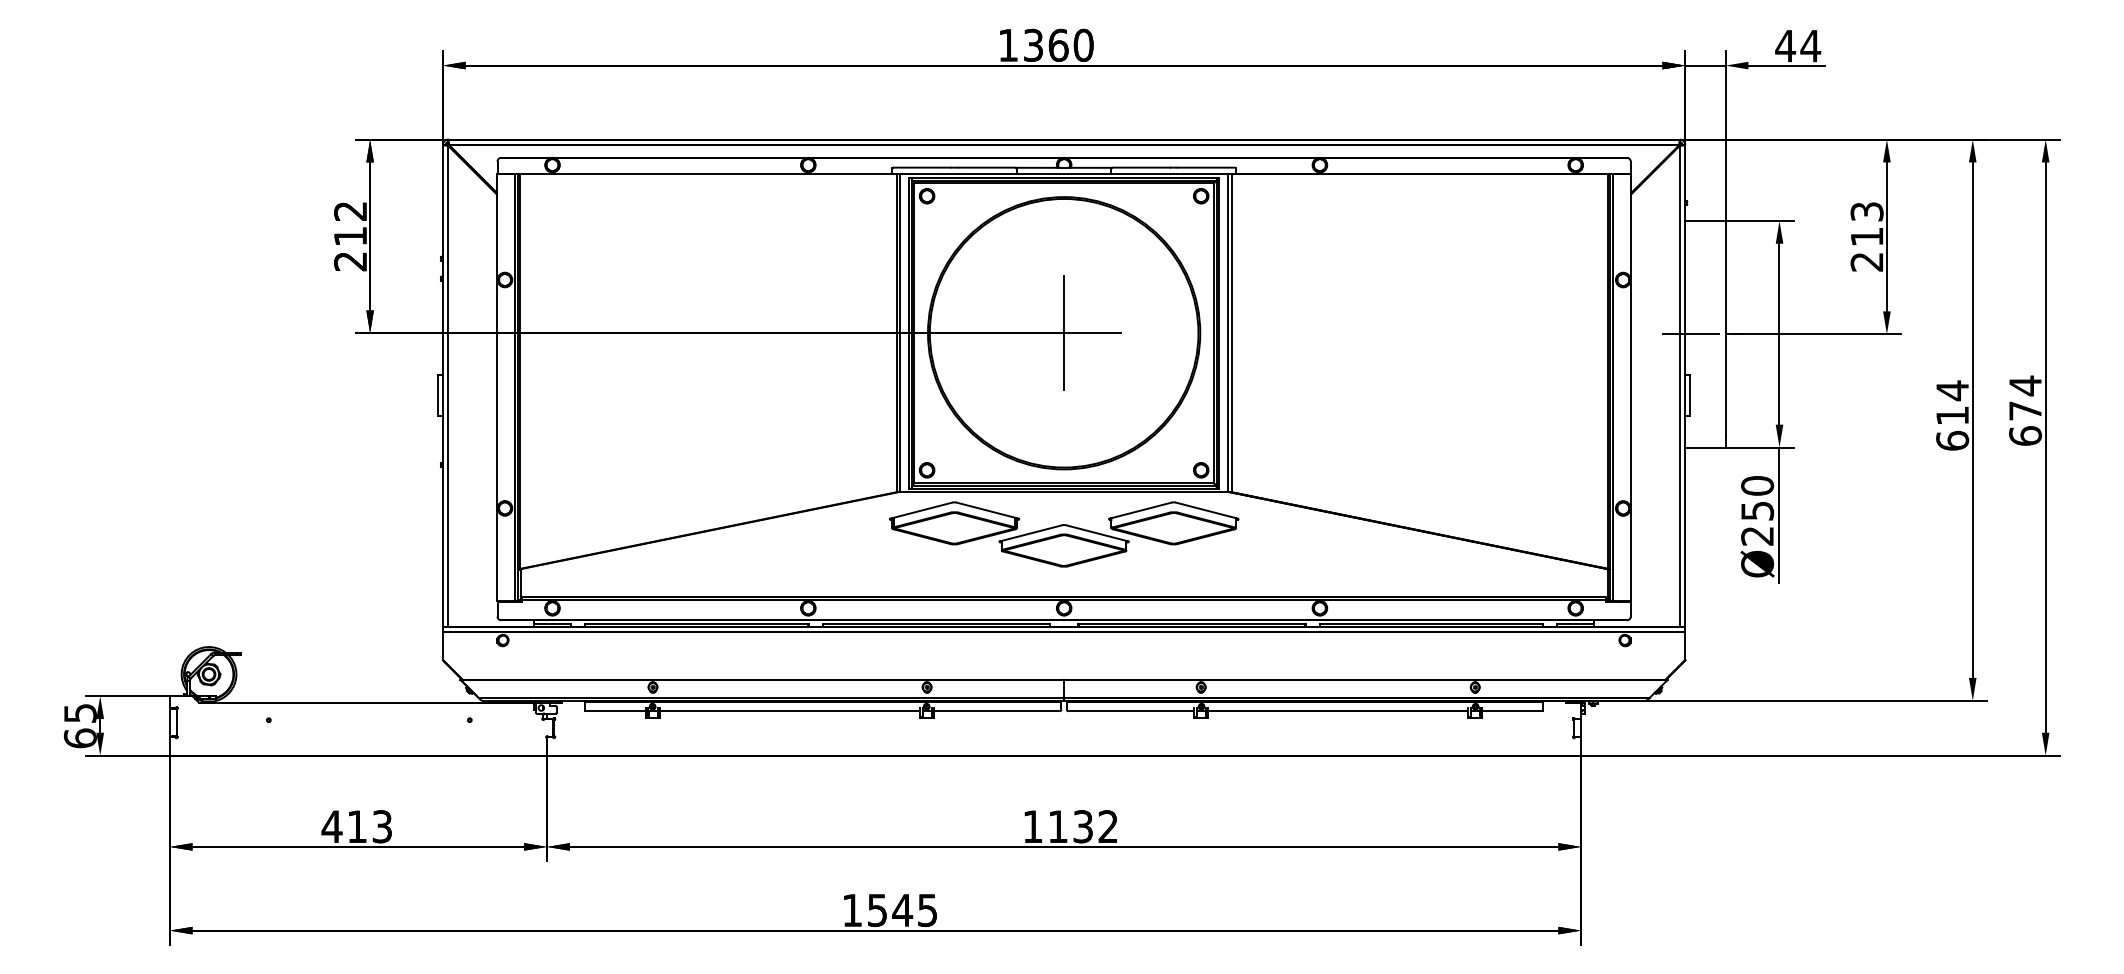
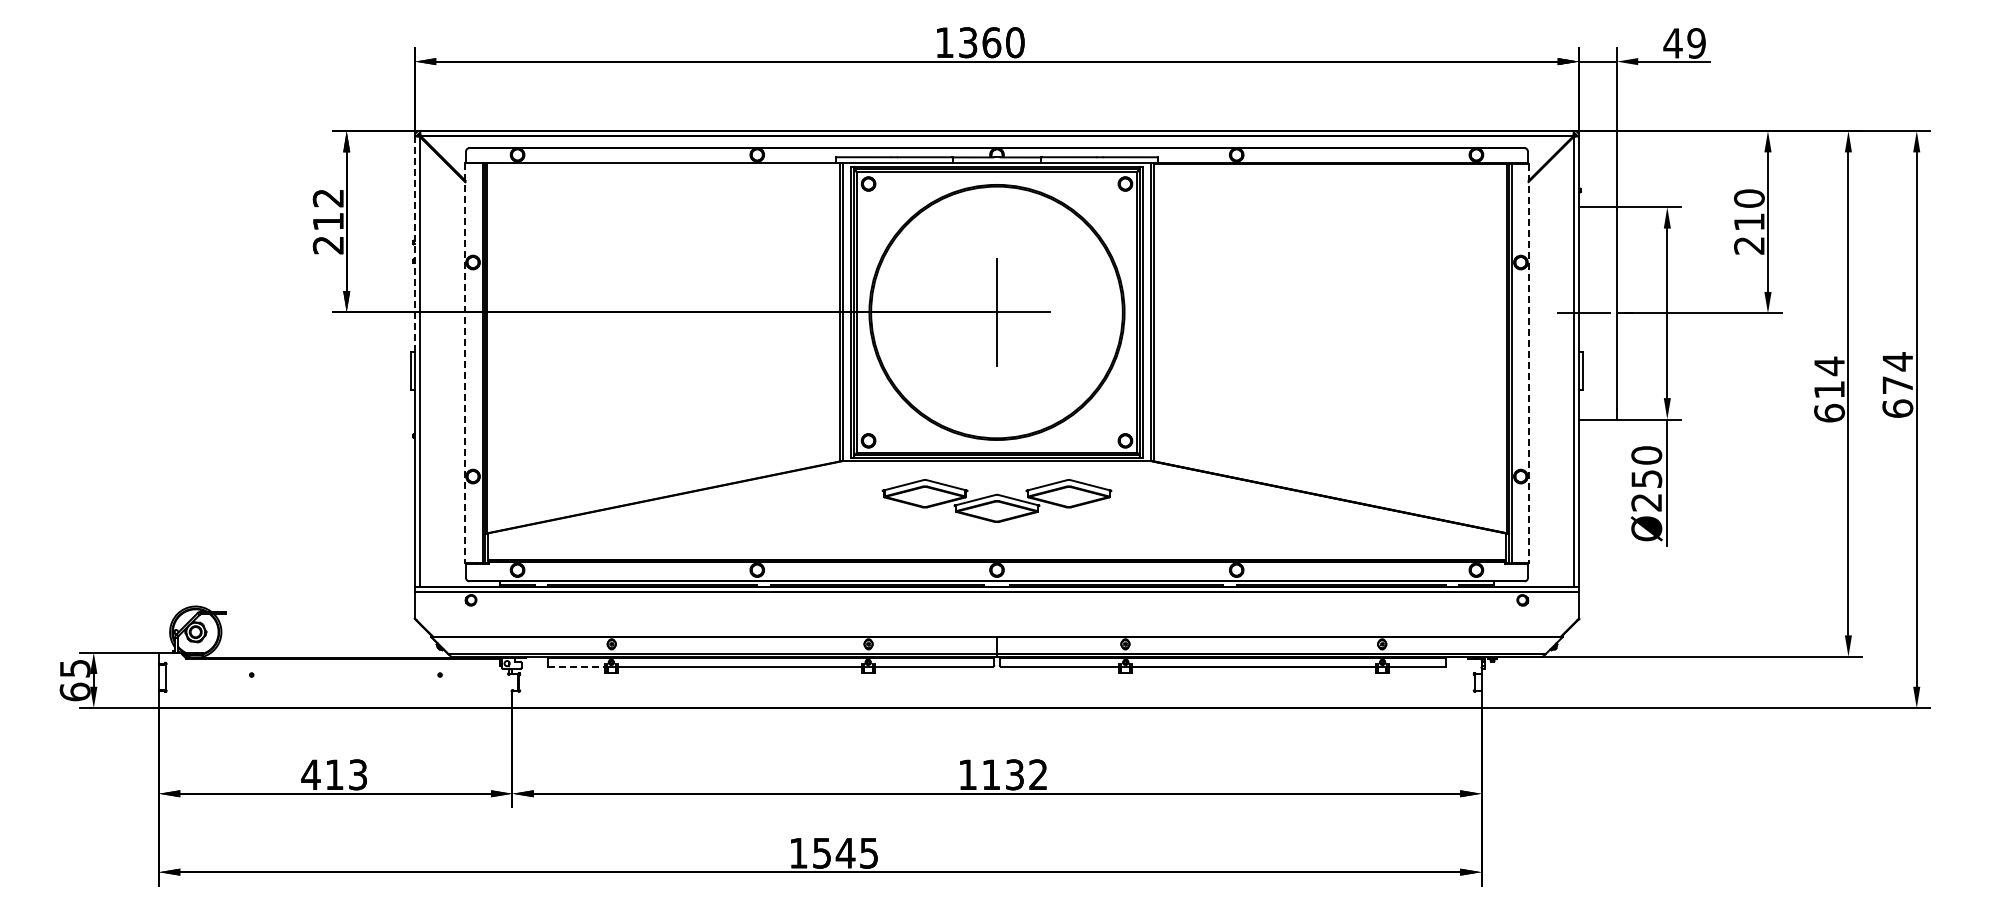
text: (1810, 46) -> (1696, 43), 44 -> 49
text: (1867, 211) -> (1749, 198), 213 -> 210
line: (442, 260) -> (414, 244), solid -> dashed
line: (496, 387) -> (465, 363), solid -> dashed
line: (1631, 387) -> (1528, 363), solid -> dashed
part: (1063, 533) -> (996, 500), size x0.7
line: (616, 711) -> (577, 666), solid -> dashed

